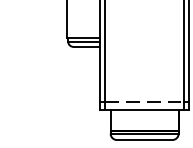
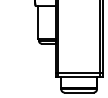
line: (145, 101) -> (79, 72), dashed -> solid

